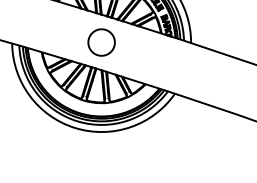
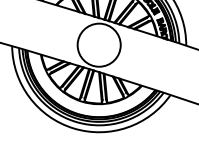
circle: (101, 42) -> (99, 45), size x1.67

